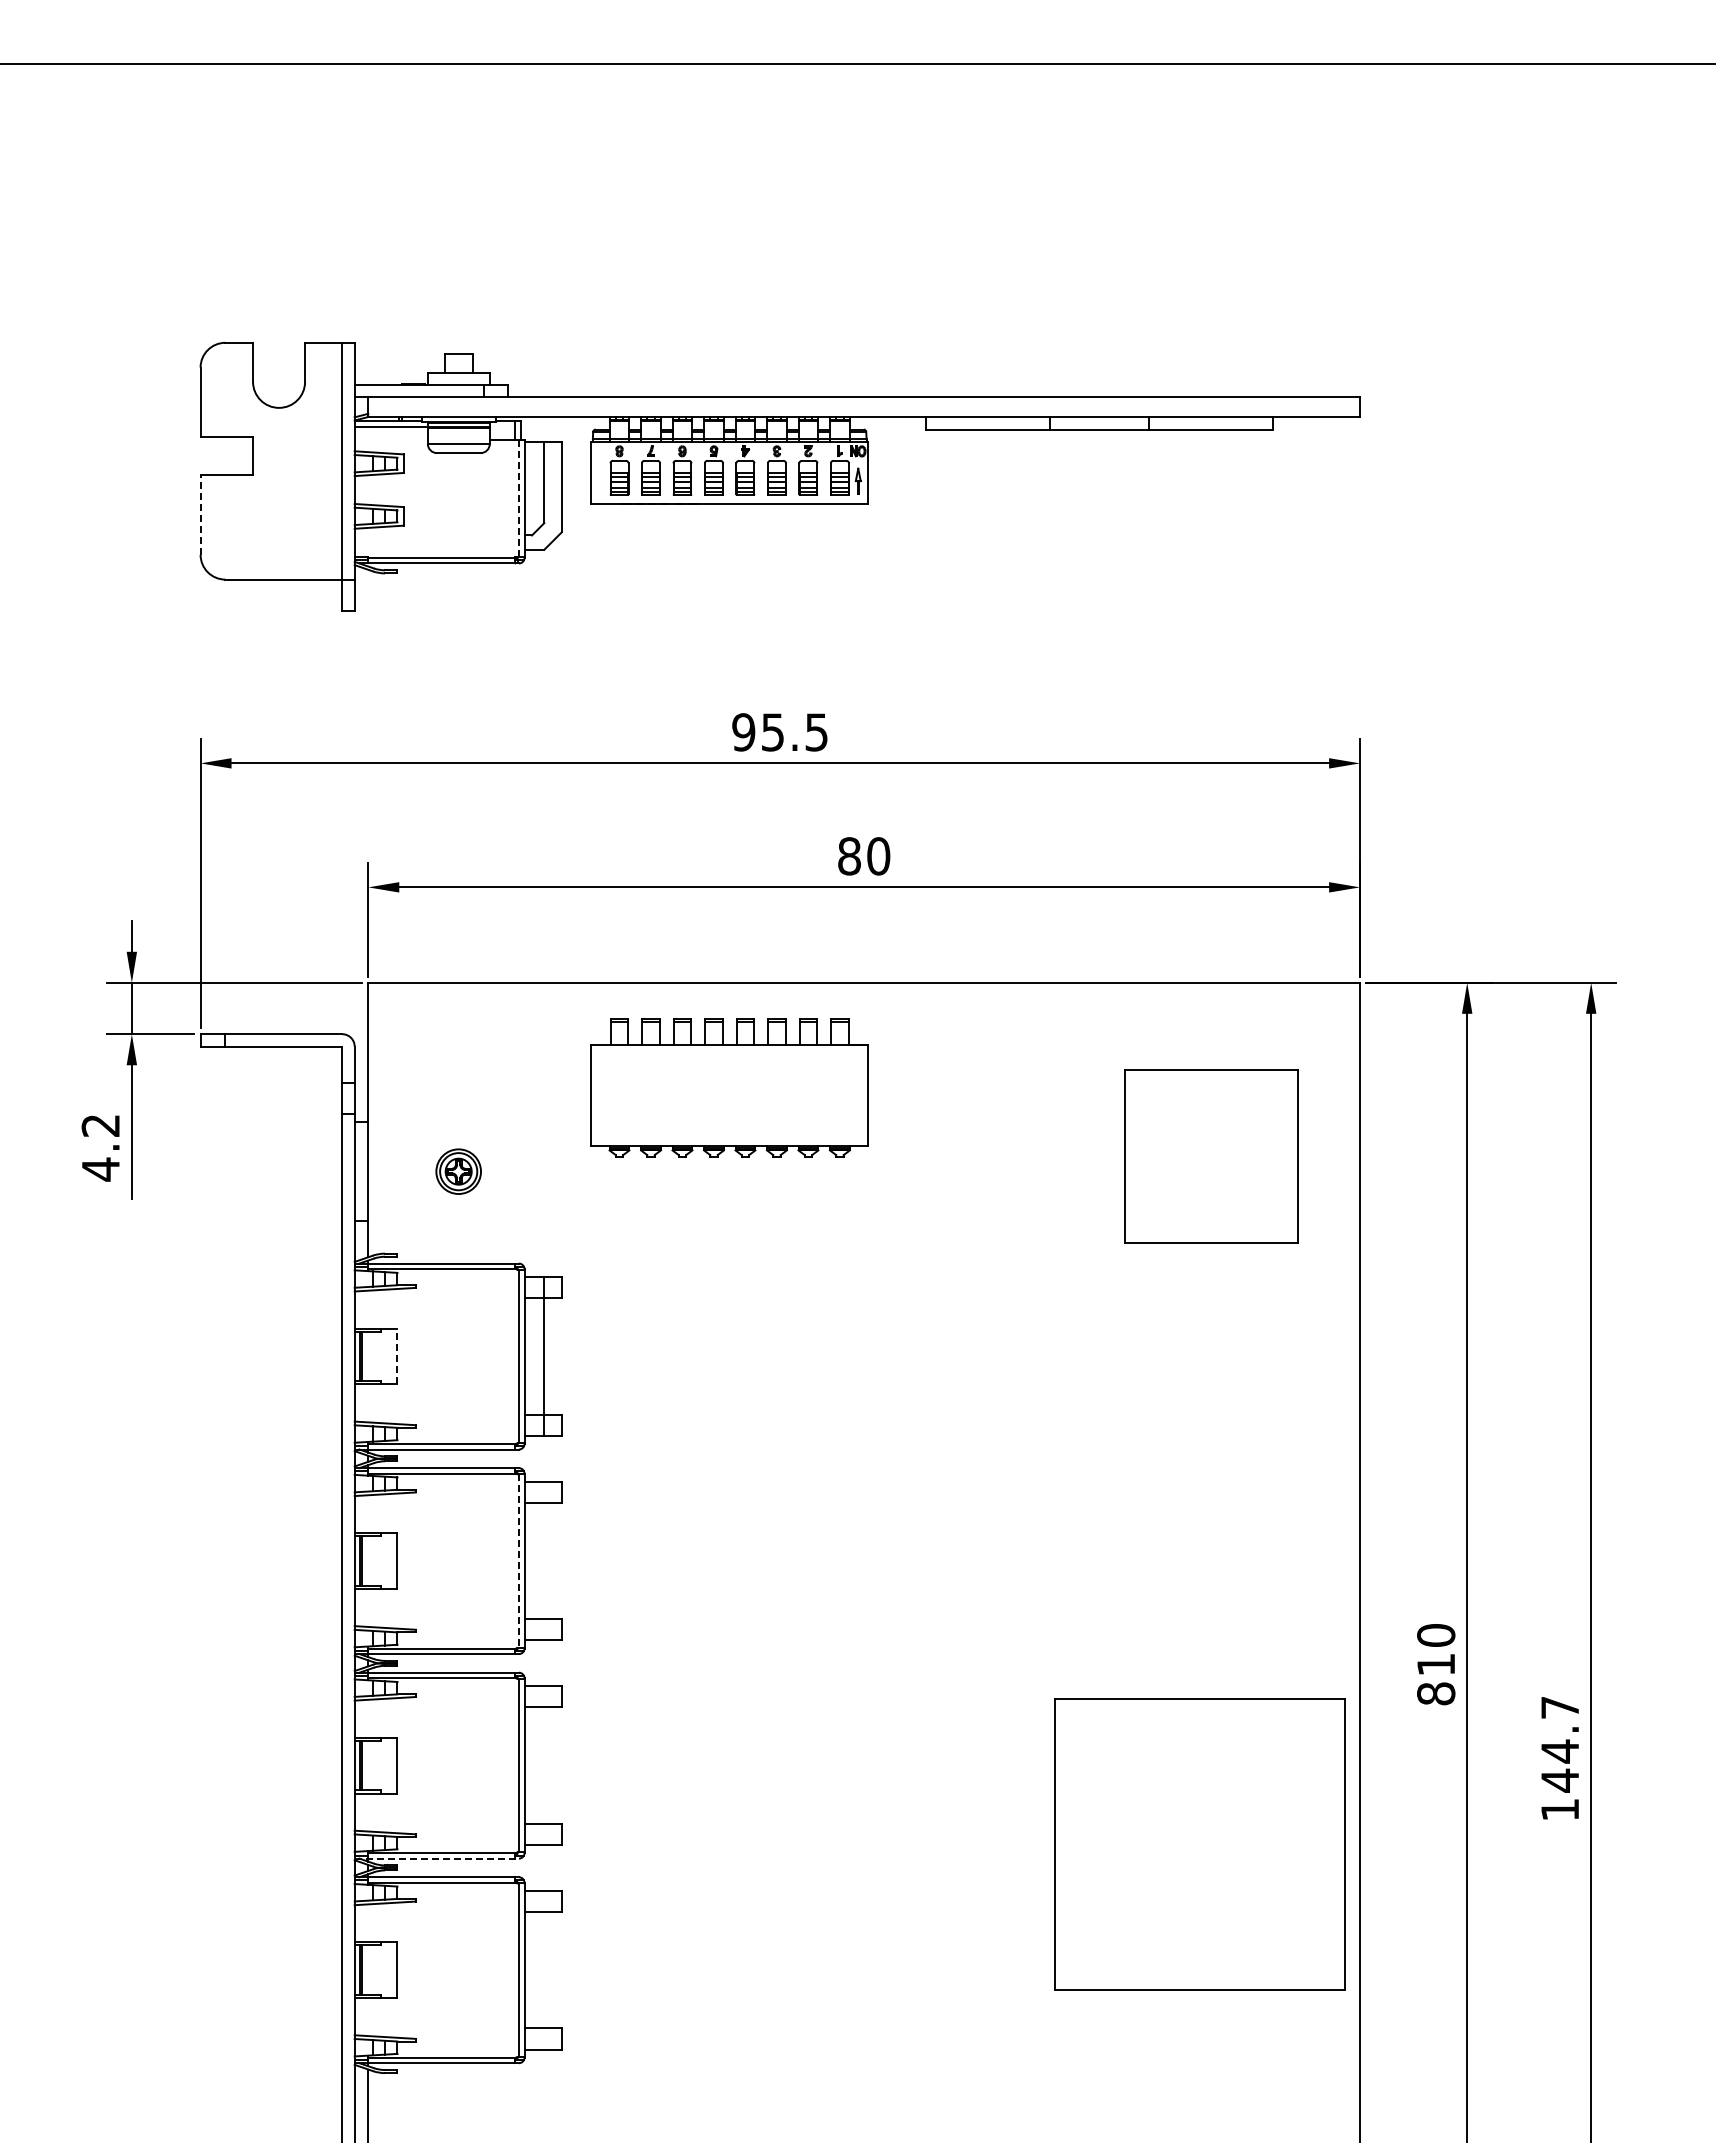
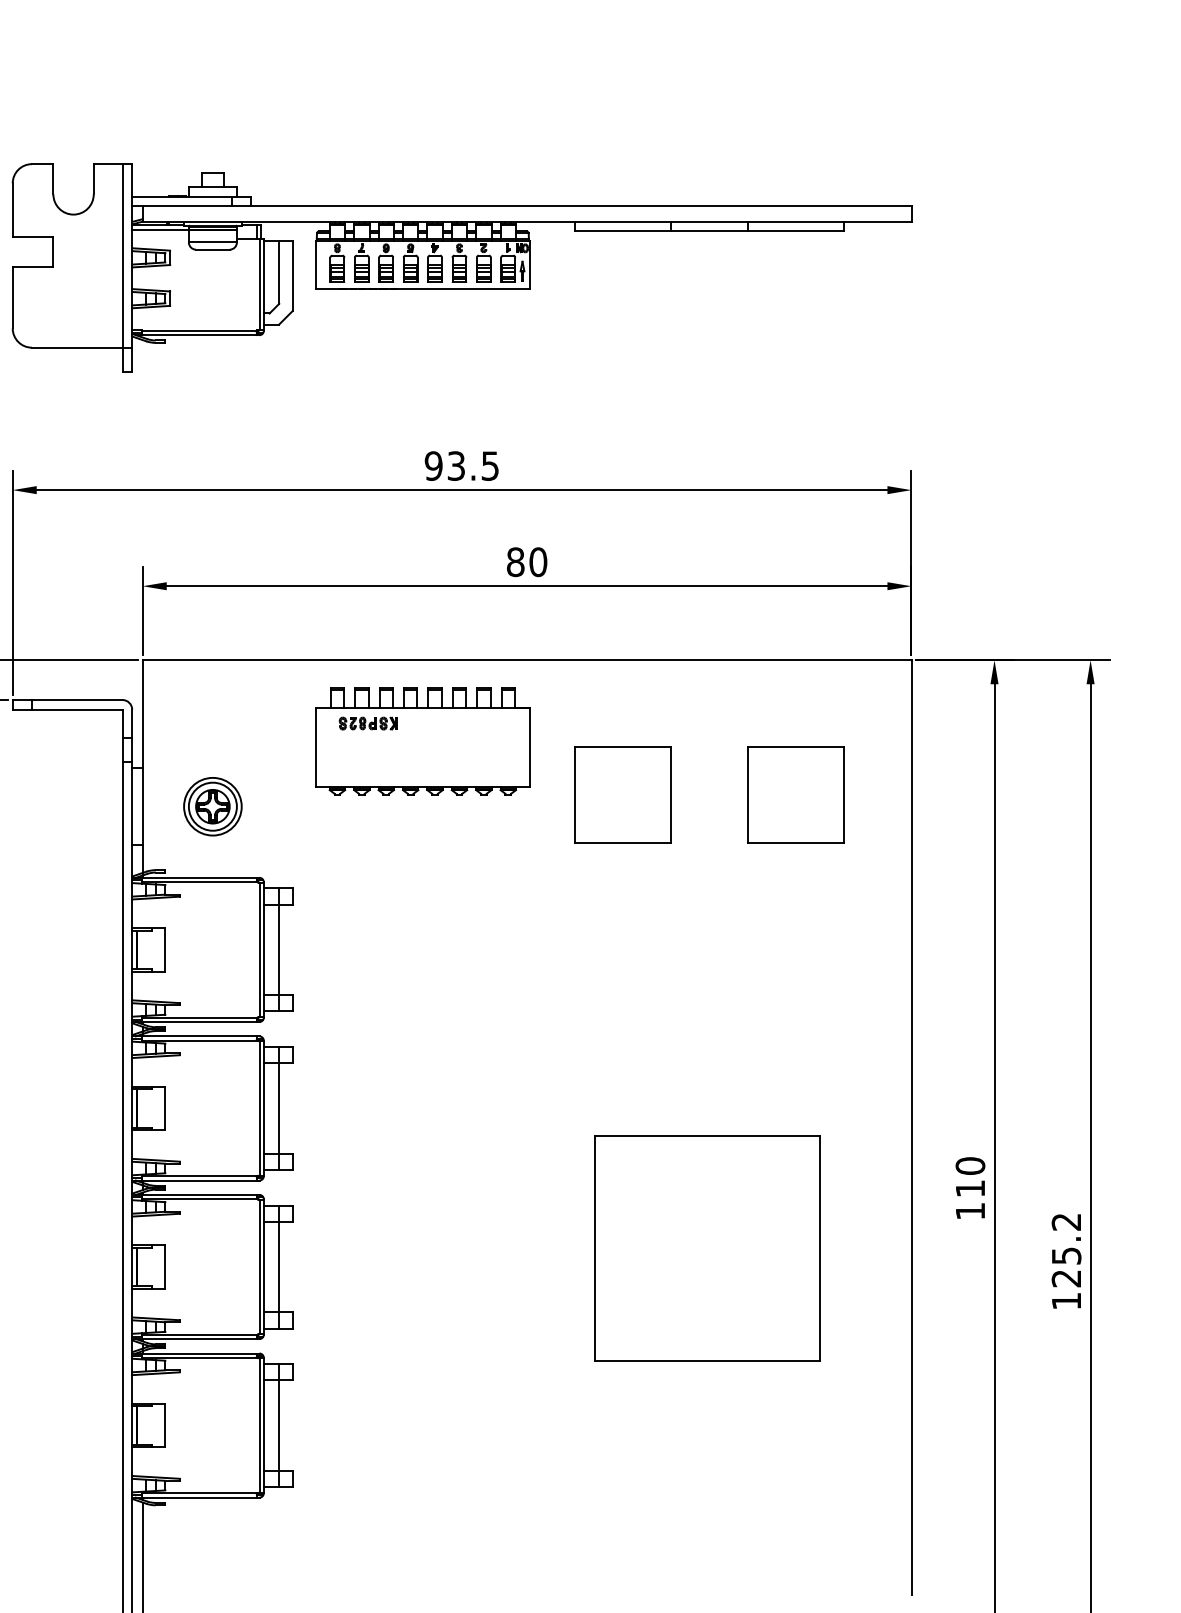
line: (518, 498) -> (259, 284), dashed -> solid
line: (200, 515) -> (12, 298), dashed -> solid
text: (772, 731) -> (456, 465), 95.5 -> 93.5
part: (659, 1064) -> (368, 723), added
part: (987, 1155) -> (622, 794), added
part: (1210, 1155) -> (795, 794), size x0.71
part: (458, 1171) -> (212, 806), size x1.67
line: (397, 1356) -> (165, 949), dashed -> solid
line: (544, 1560) -> (279, 1107), added
line: (518, 1561) -> (259, 1108), dashed -> solid
text: (1436, 1693) -> (970, 1211), 810 -> 110
text: (1560, 1744) -> (1066, 1250), 144.7 -> 125.2
line: (544, 1765) -> (279, 1266), added
part: (1199, 1844) -> (707, 1248), moved
line: (437, 1858) -> (196, 1338), dashed -> solid
line: (544, 1969) -> (279, 1425), added

